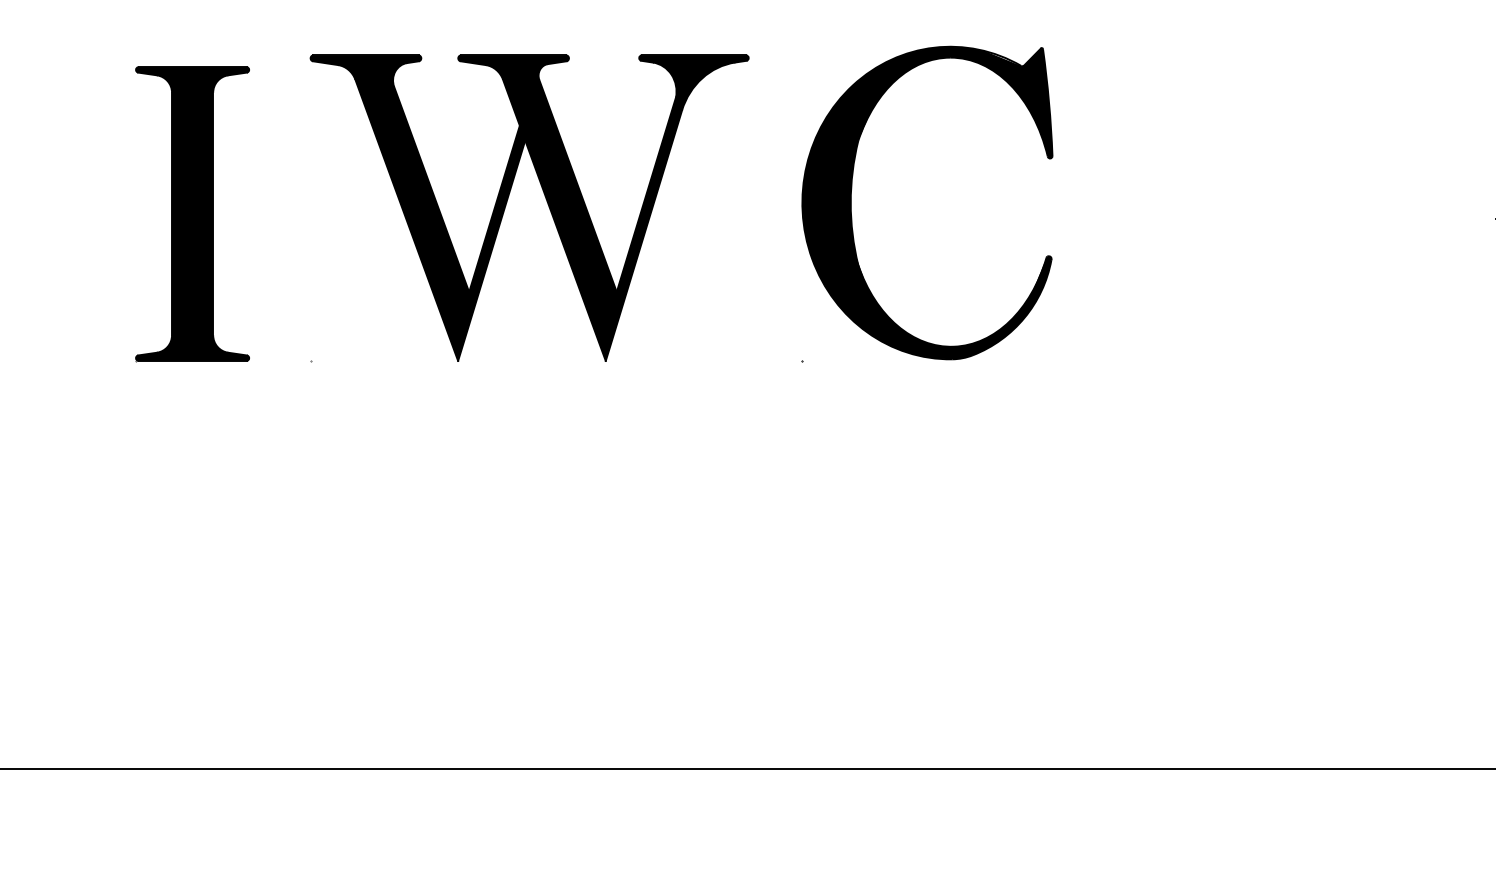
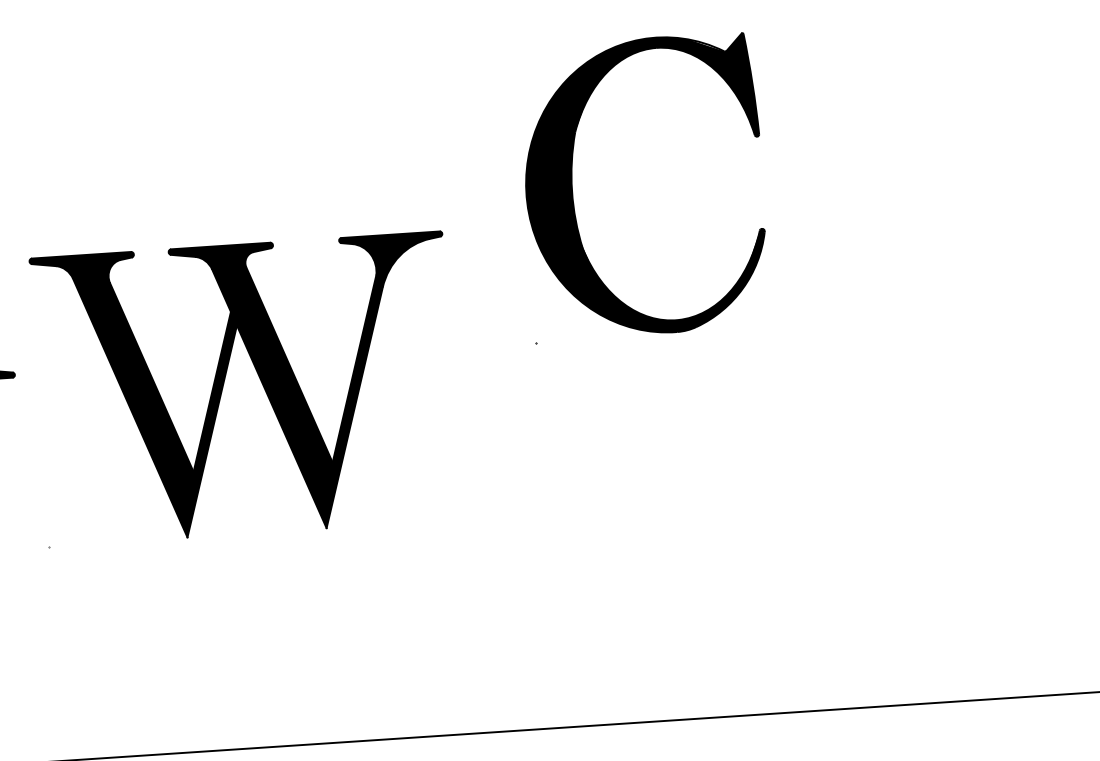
part: (545, 199) -> (259, 379), moved

